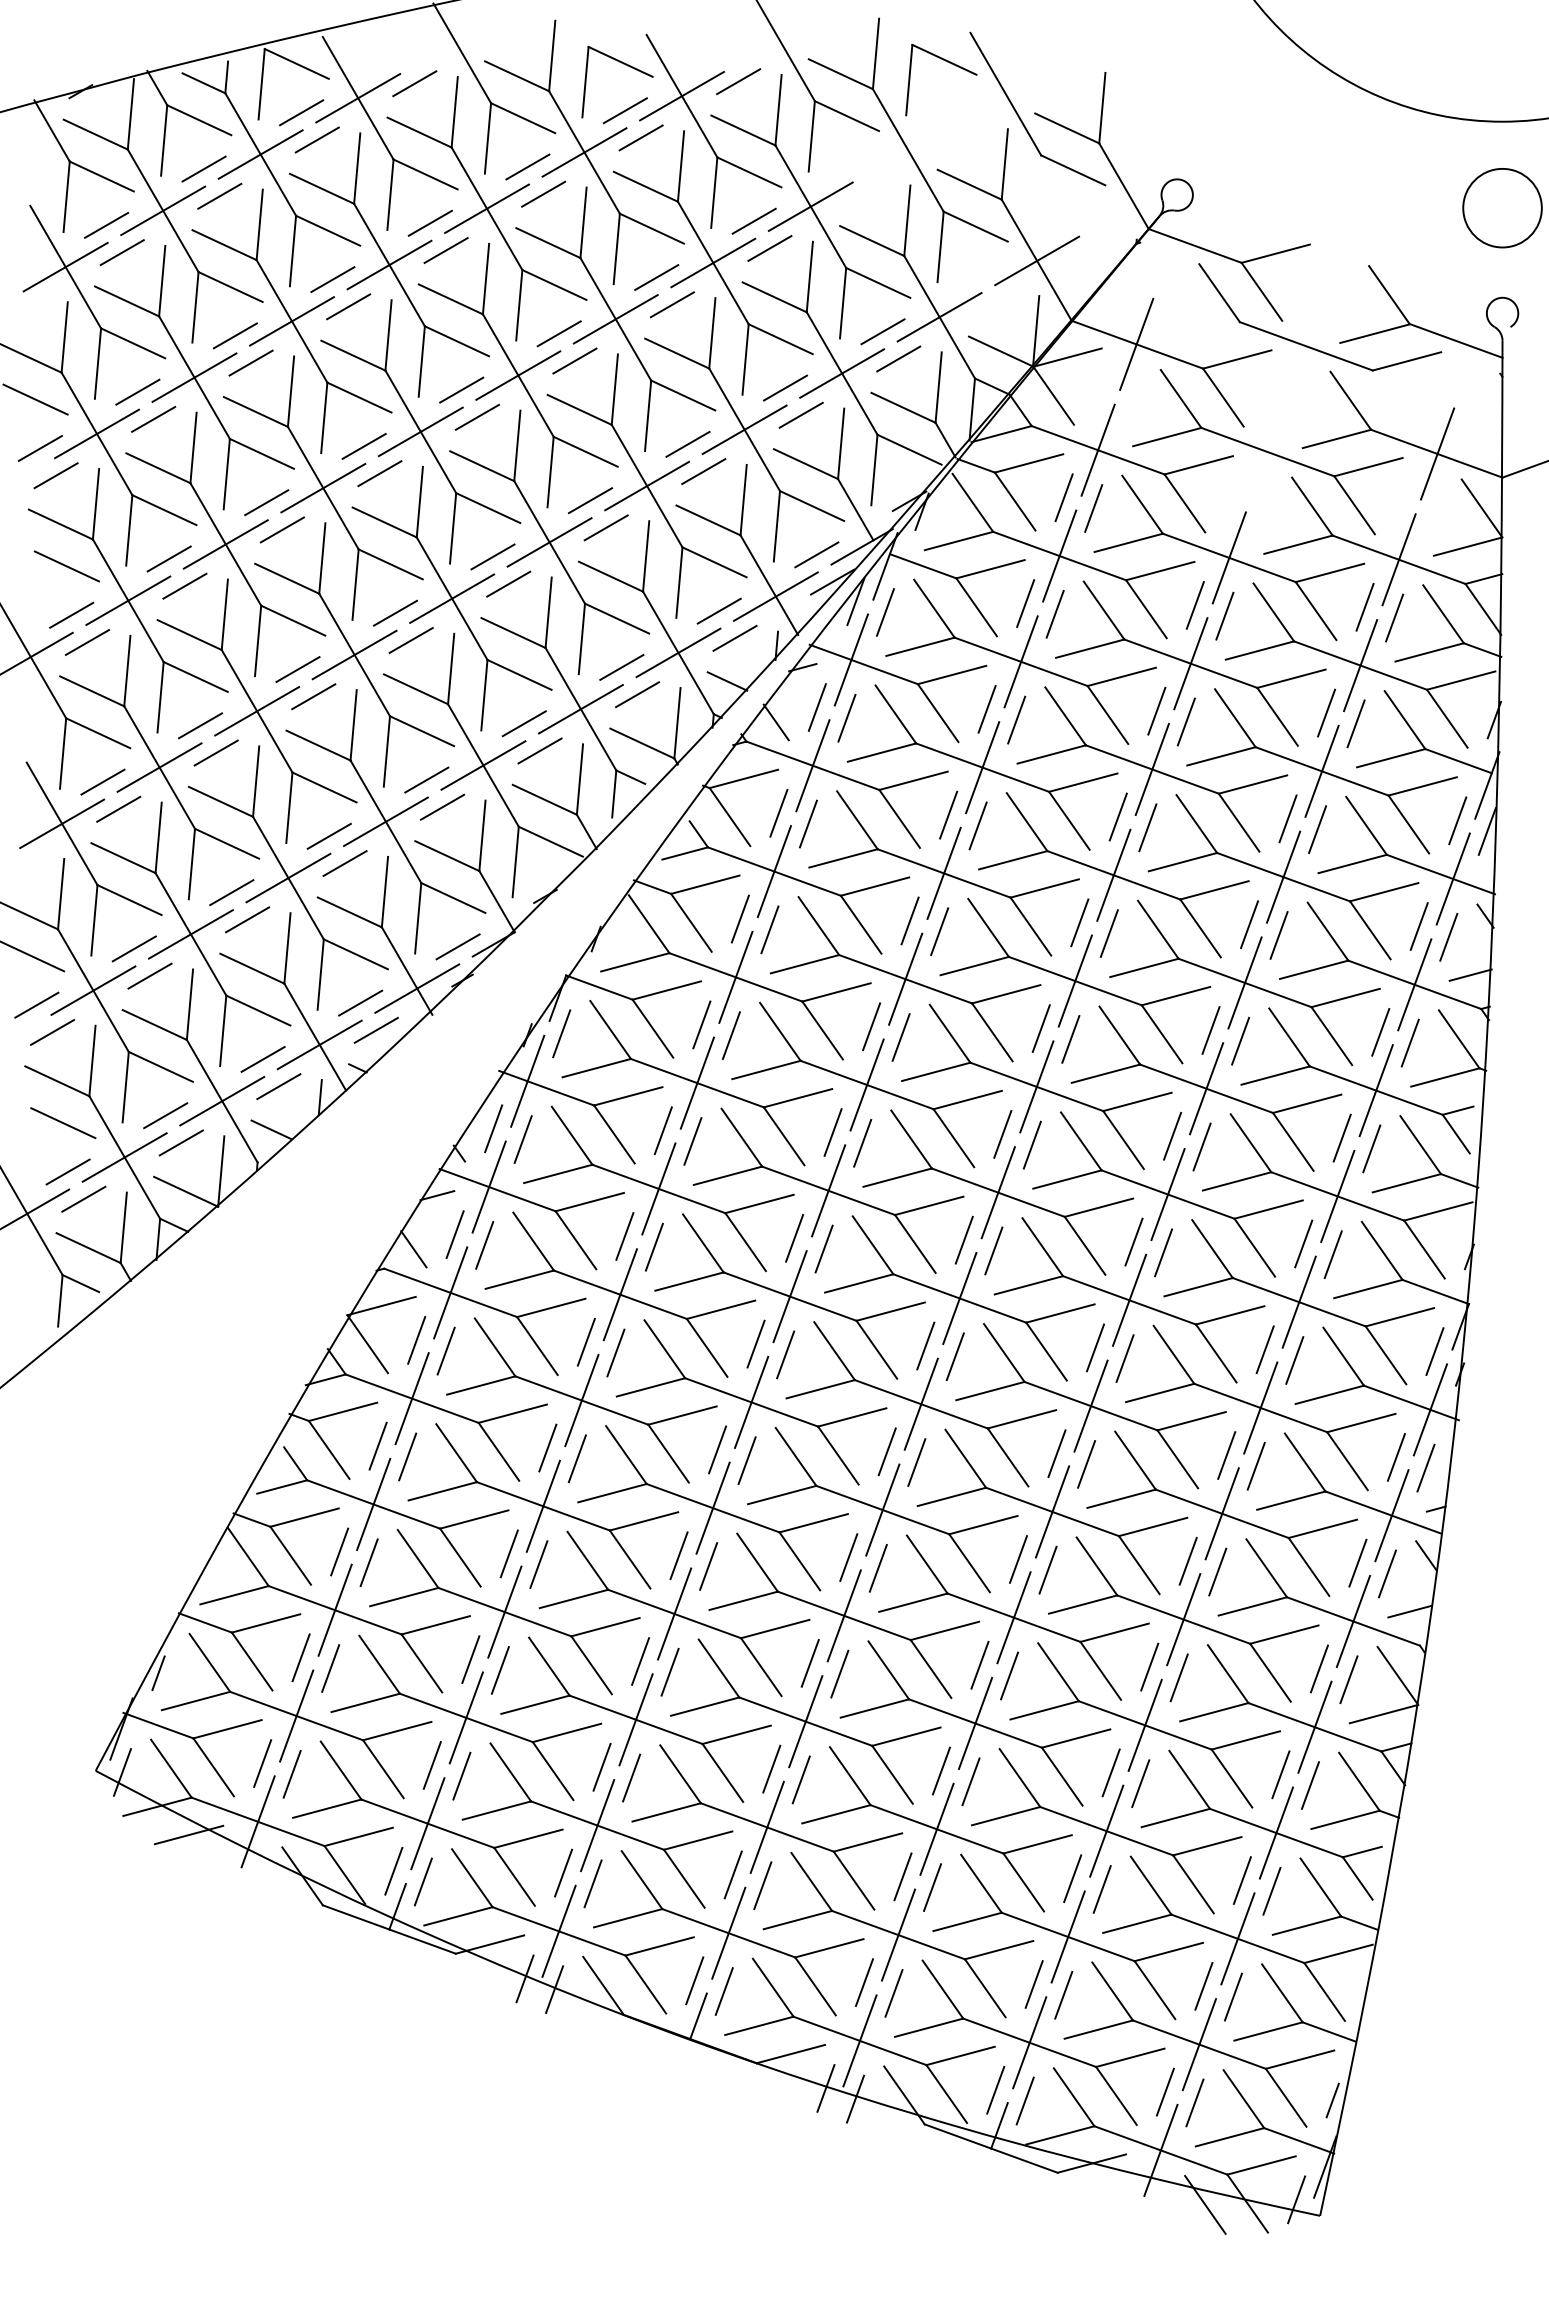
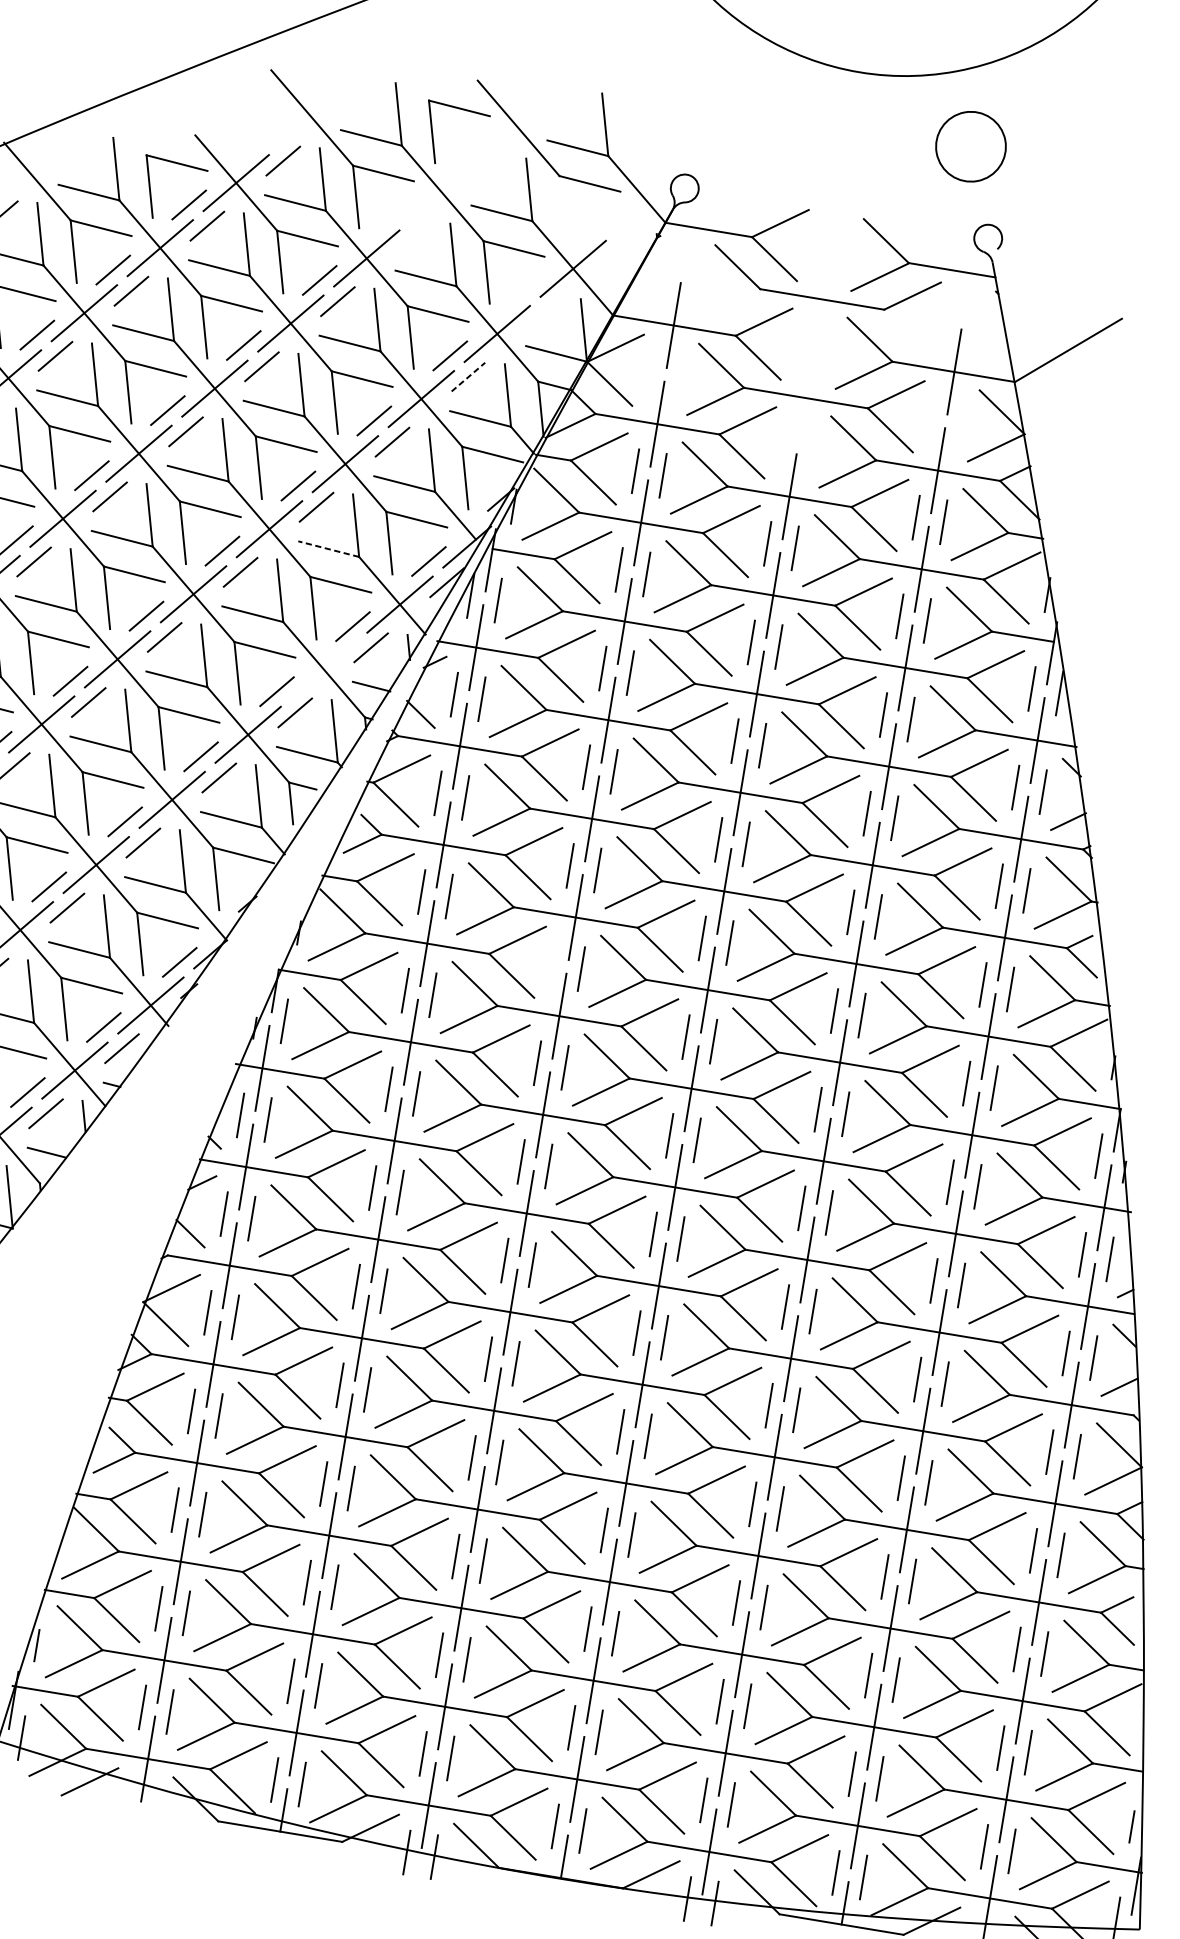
line: (898, 359) -> (468, 377), solid -> dashed
line: (708, 520) -> (328, 549), solid -> dashed
line: (678, 652) -> (324, 669), removed
line: (871, 1026) -> (553, 964), removed

